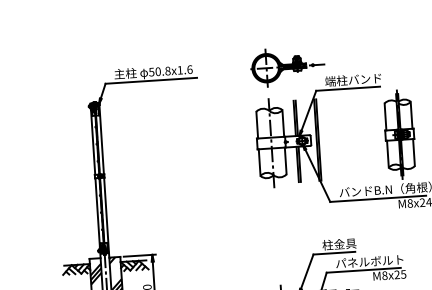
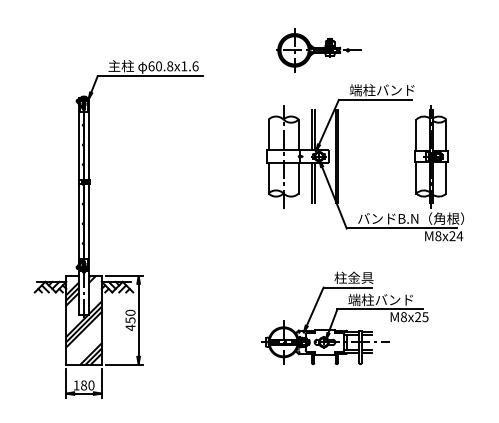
part: (287, 67) -> (318, 50), moved
text: (151, 72) -> (151, 66), 50.8x1.6 -> 60.8x1.6
text: (369, 261) -> (387, 299), パネルボルト -> 端柱バンド

